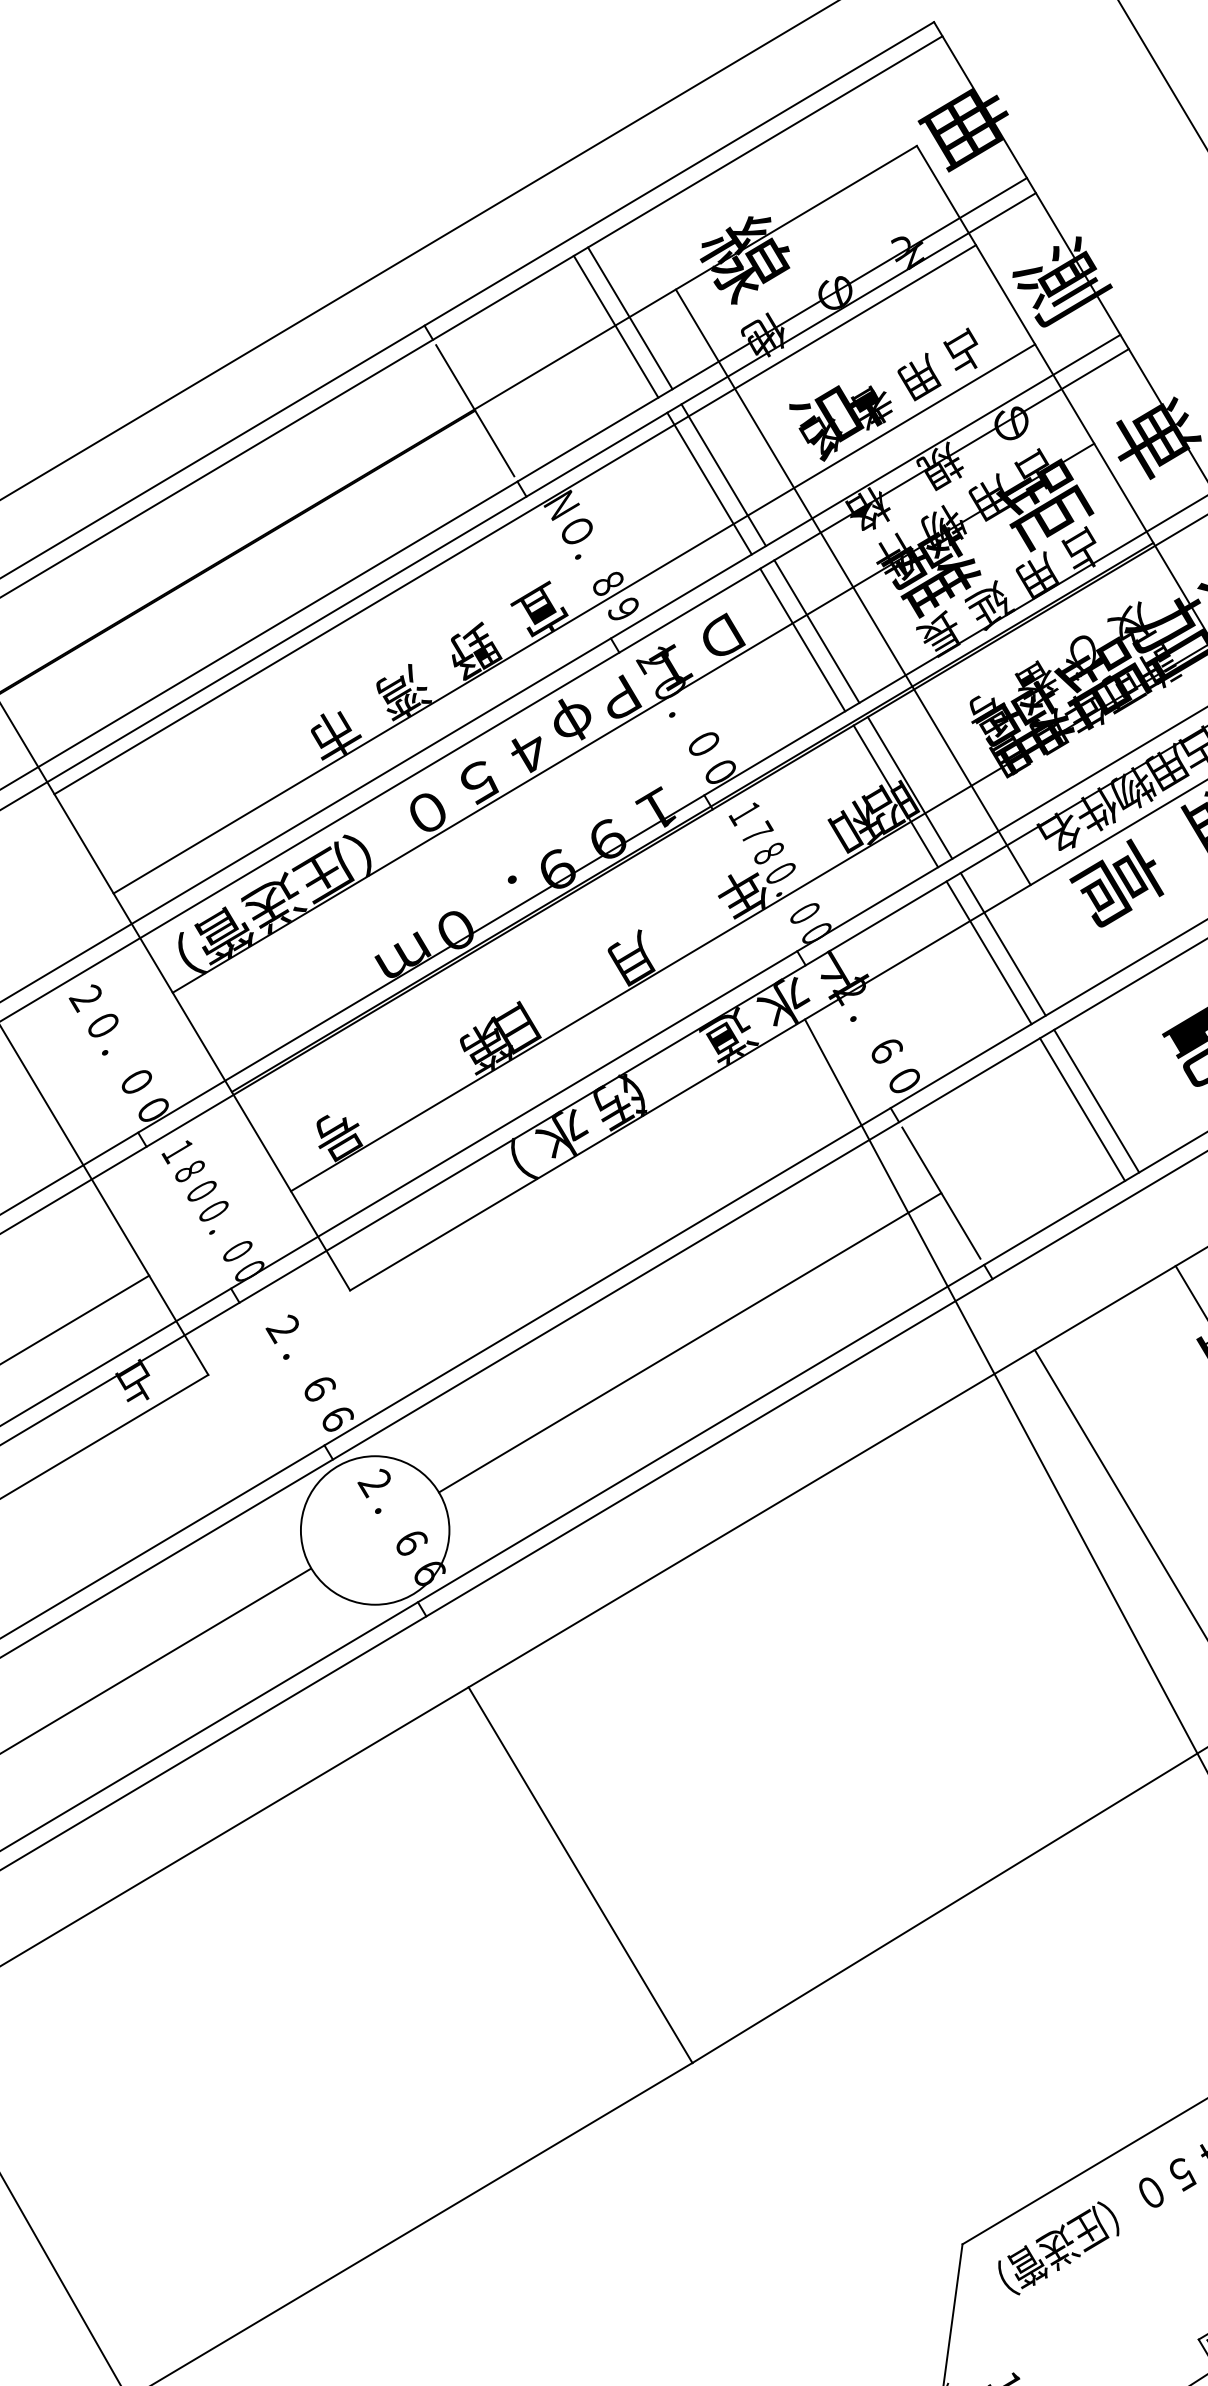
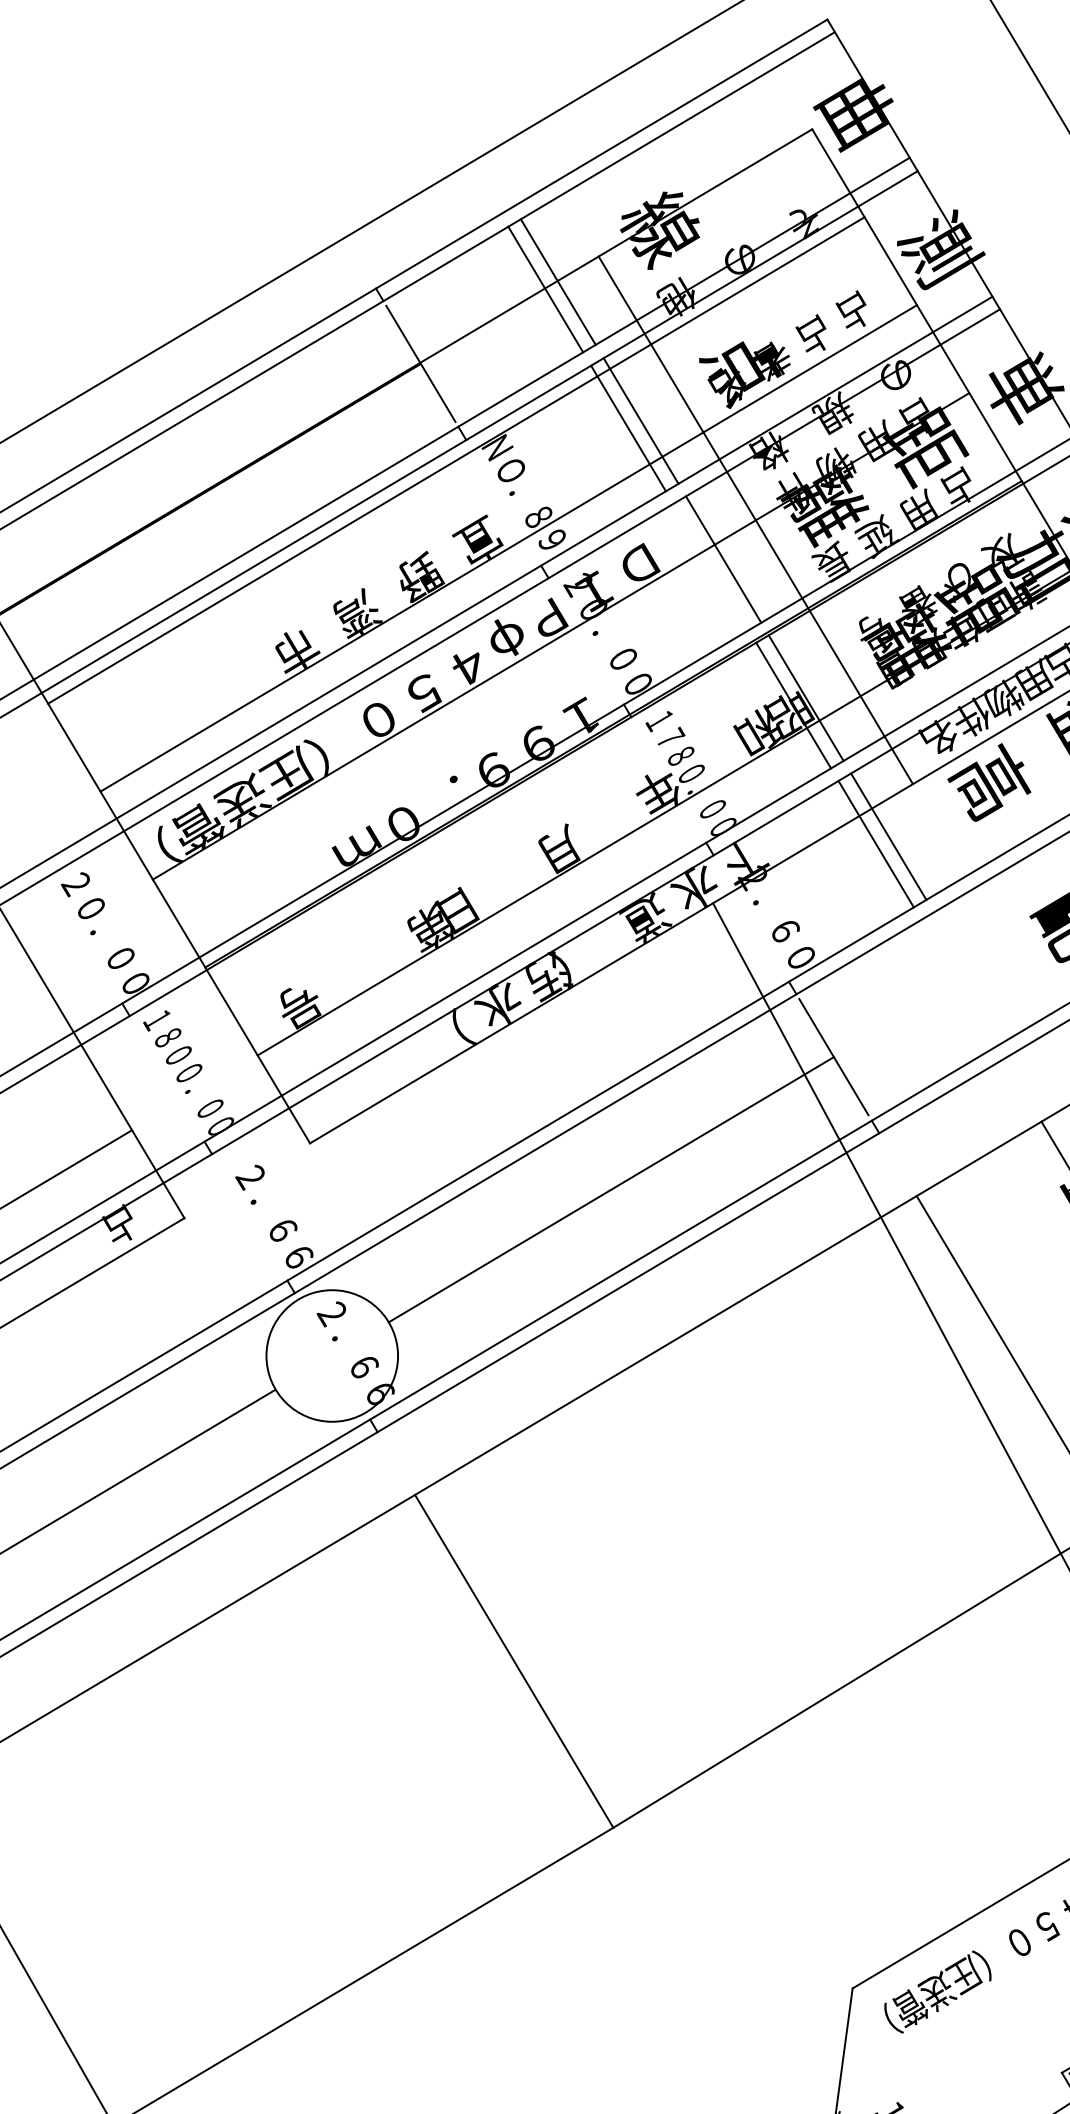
text: (919, 376) -> (814, 333), 用 -> 占
line: (802, 639) -> (710, 566), removed
line: (1096, 1101) -> (971, 975), removed
line: (1082, 1108) -> (958, 982), removed

